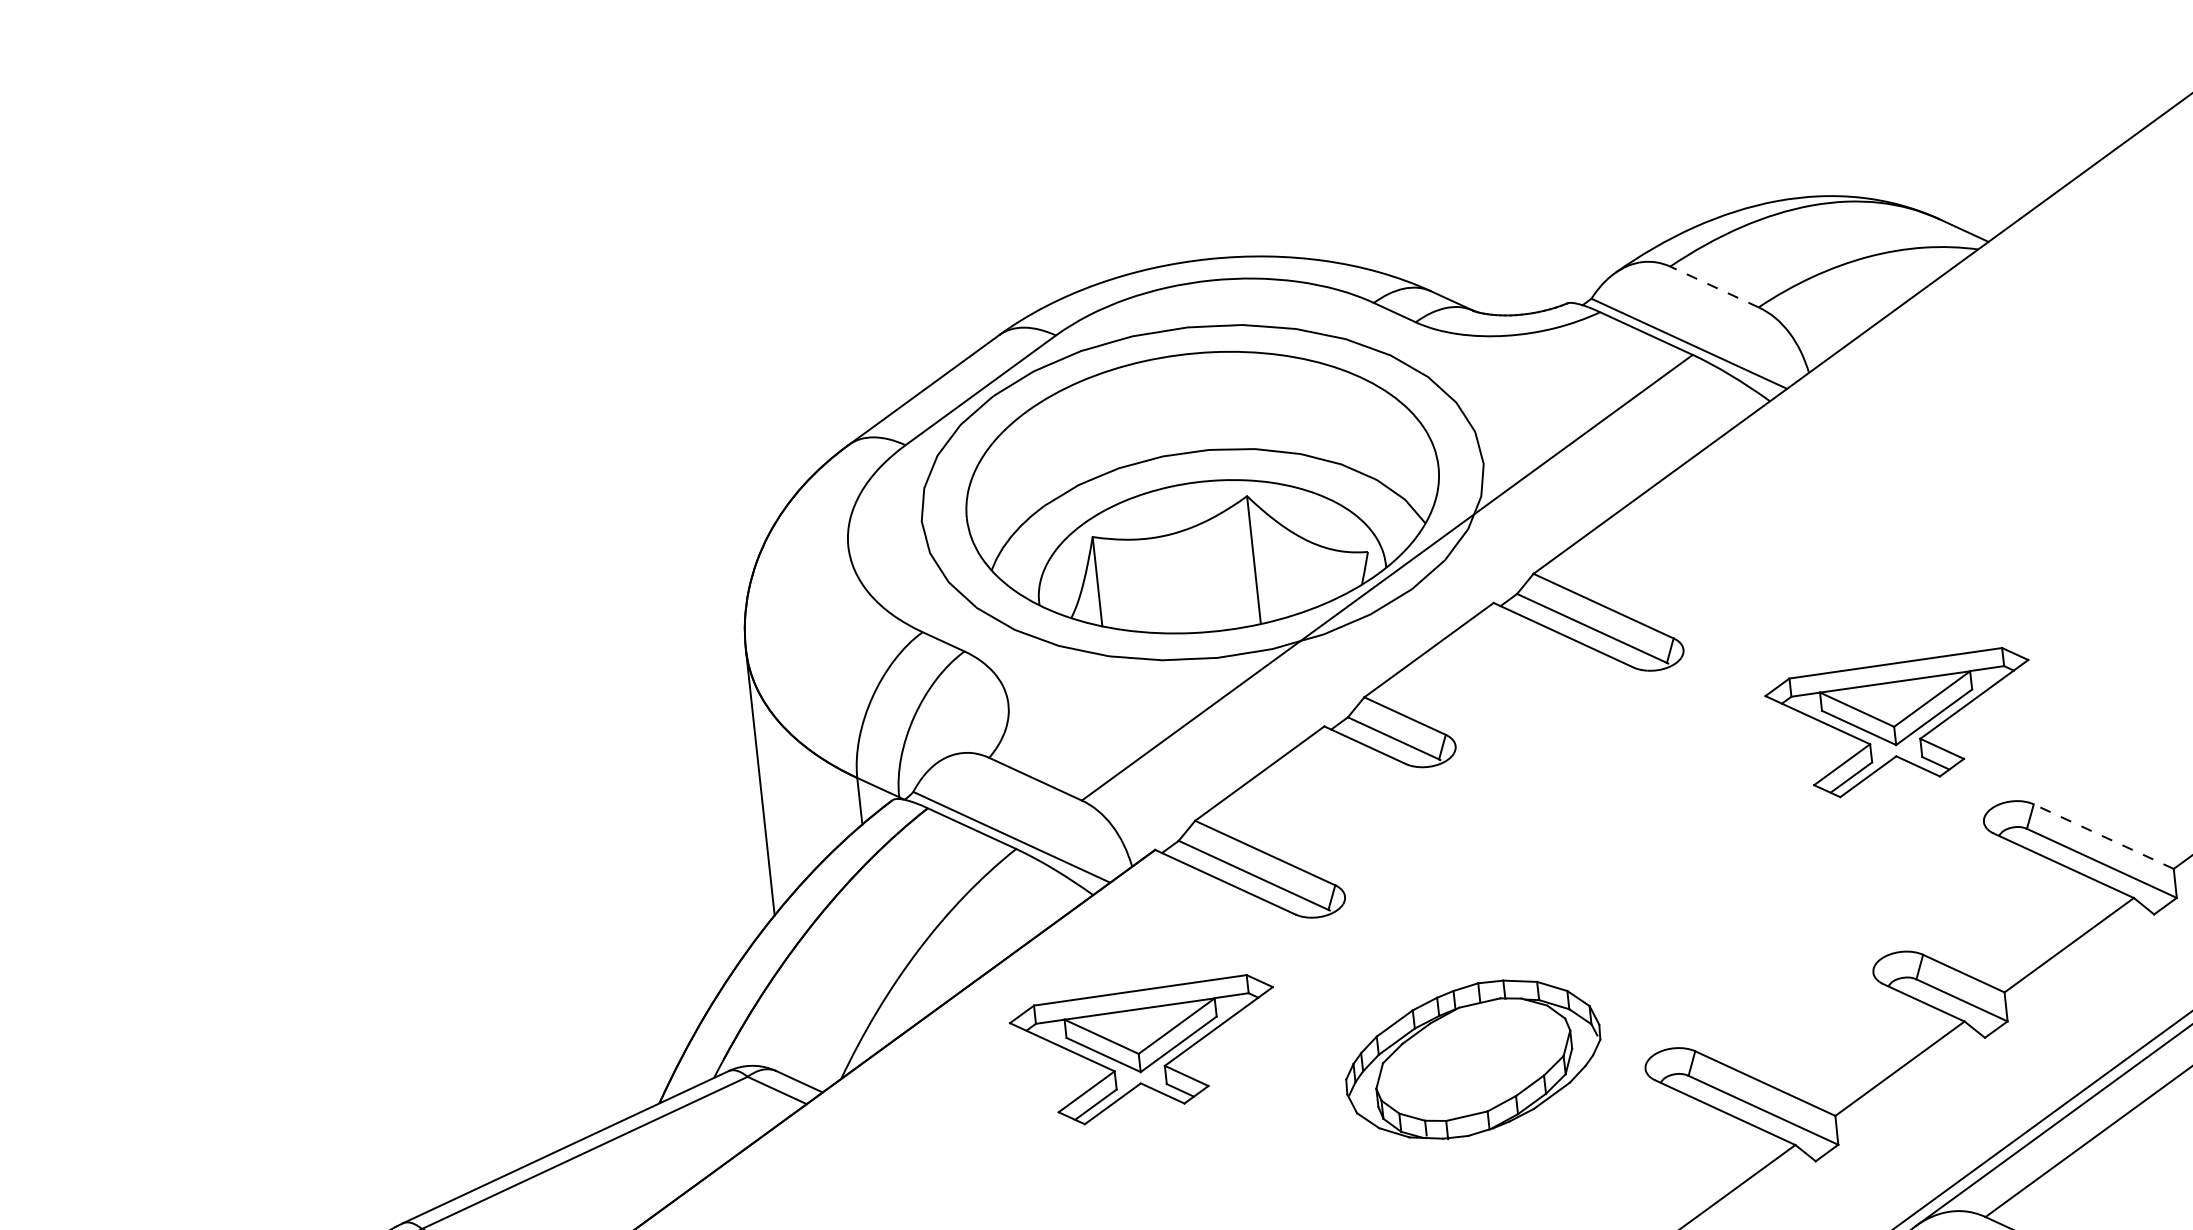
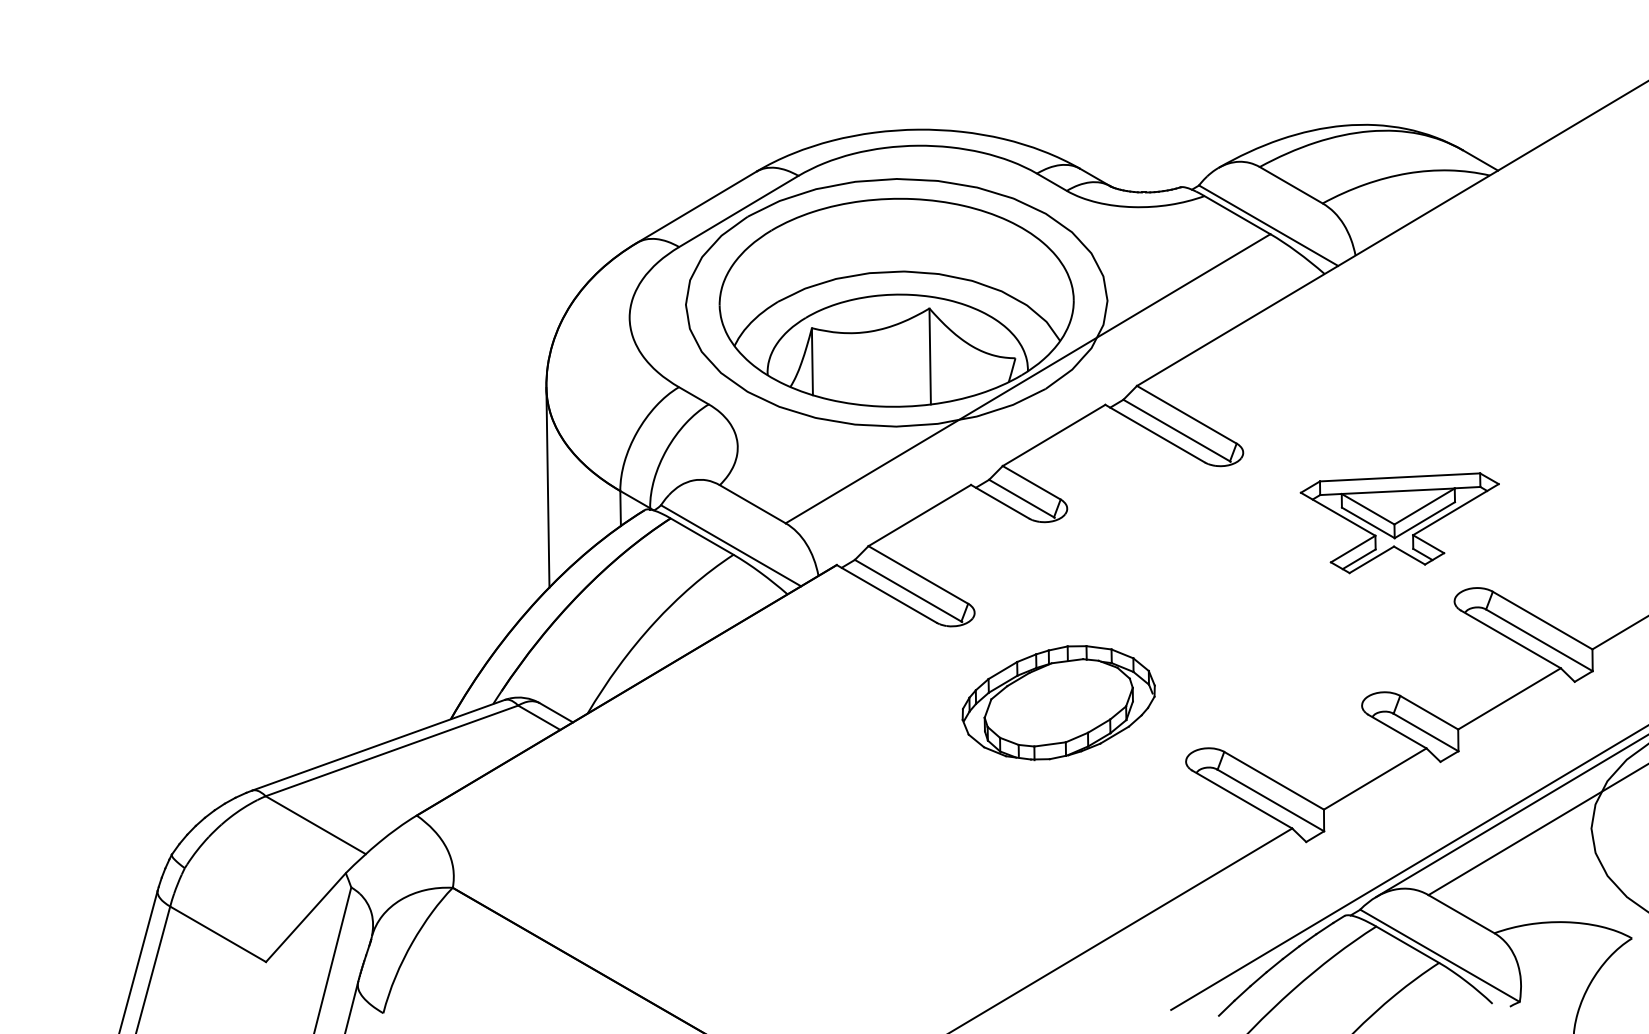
line: (1713, 287) -> (1290, 185), dashed -> solid
line: (2103, 836) -> (1542, 620), dashed -> solid
part: (1145, 1051) -> (815, 714), removed
part: (1473, 1060) -> (1058, 703), moved

